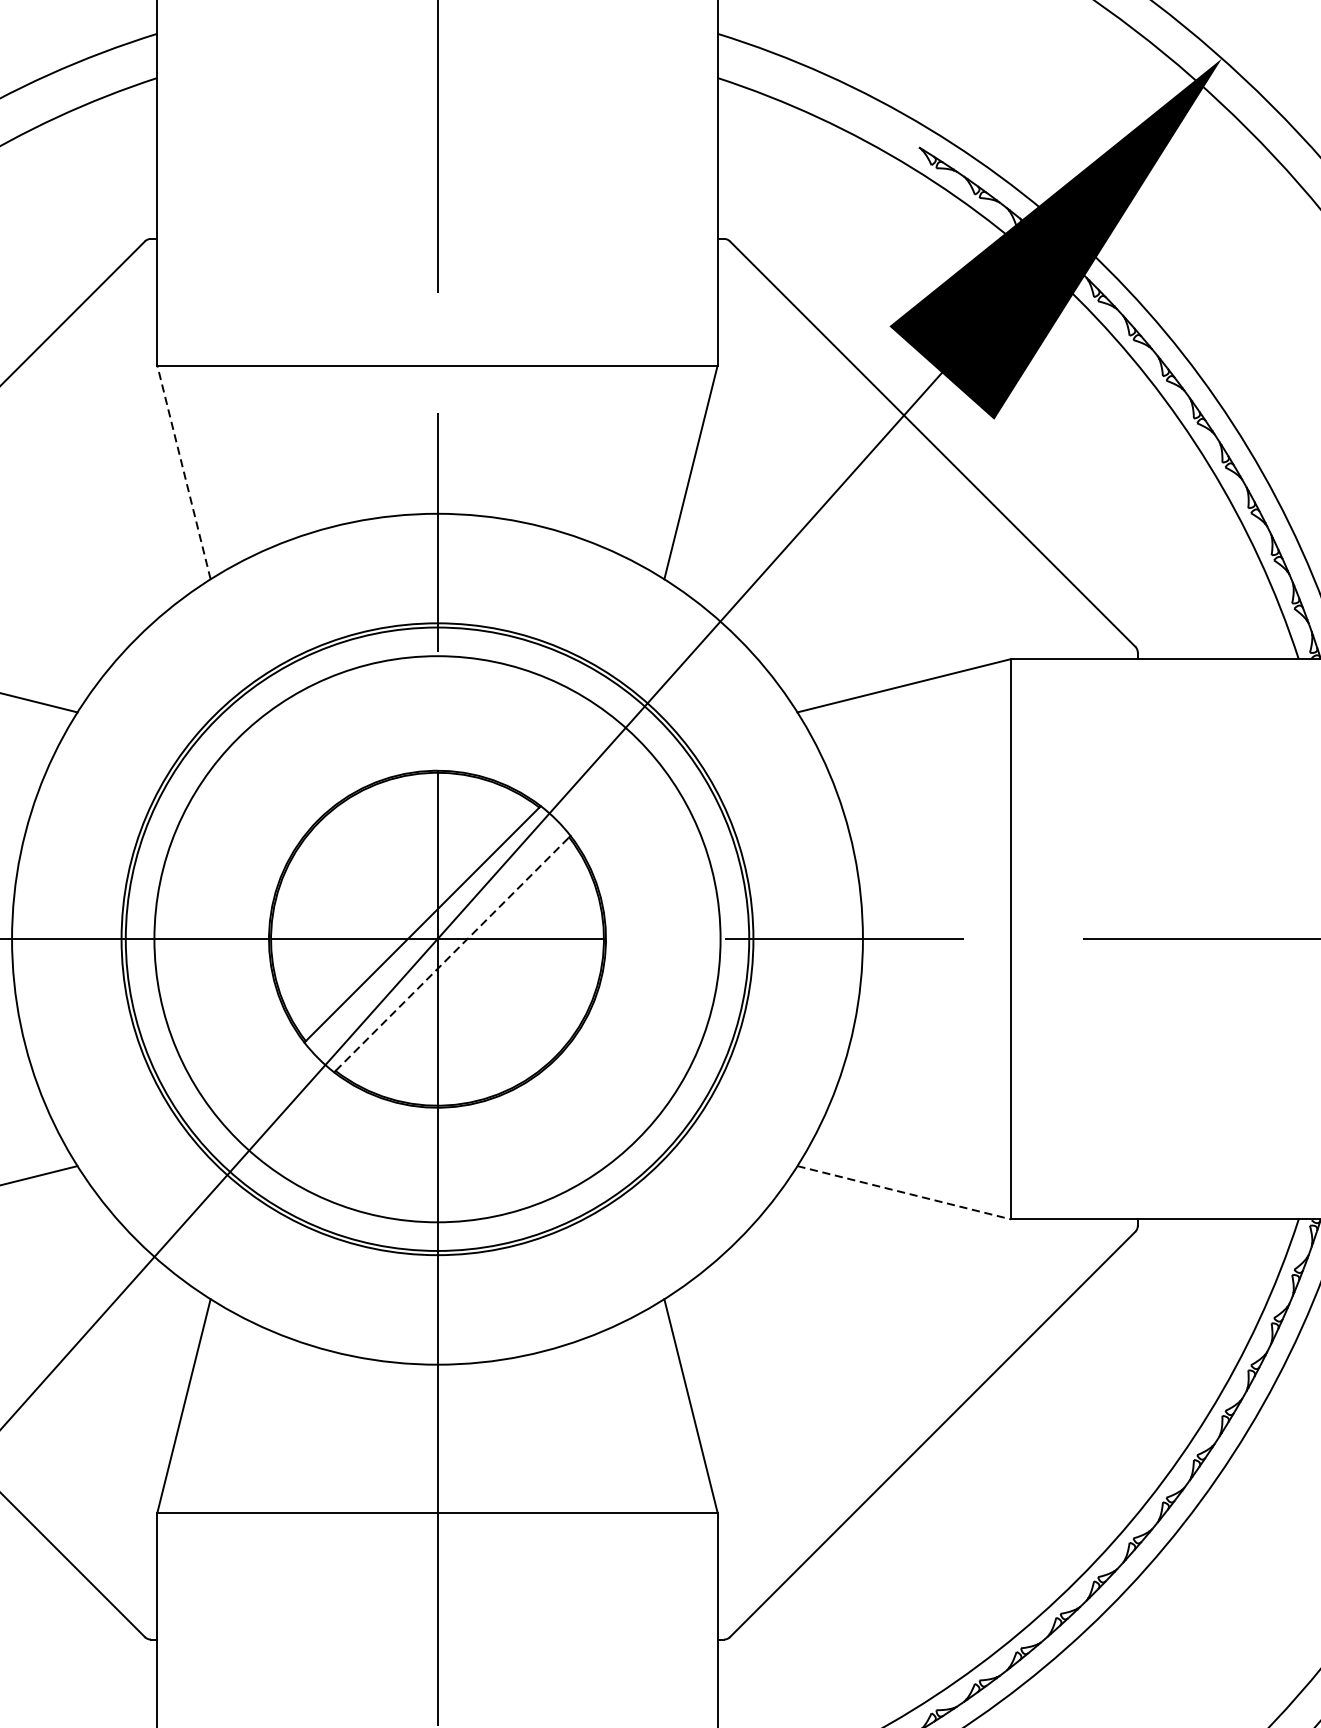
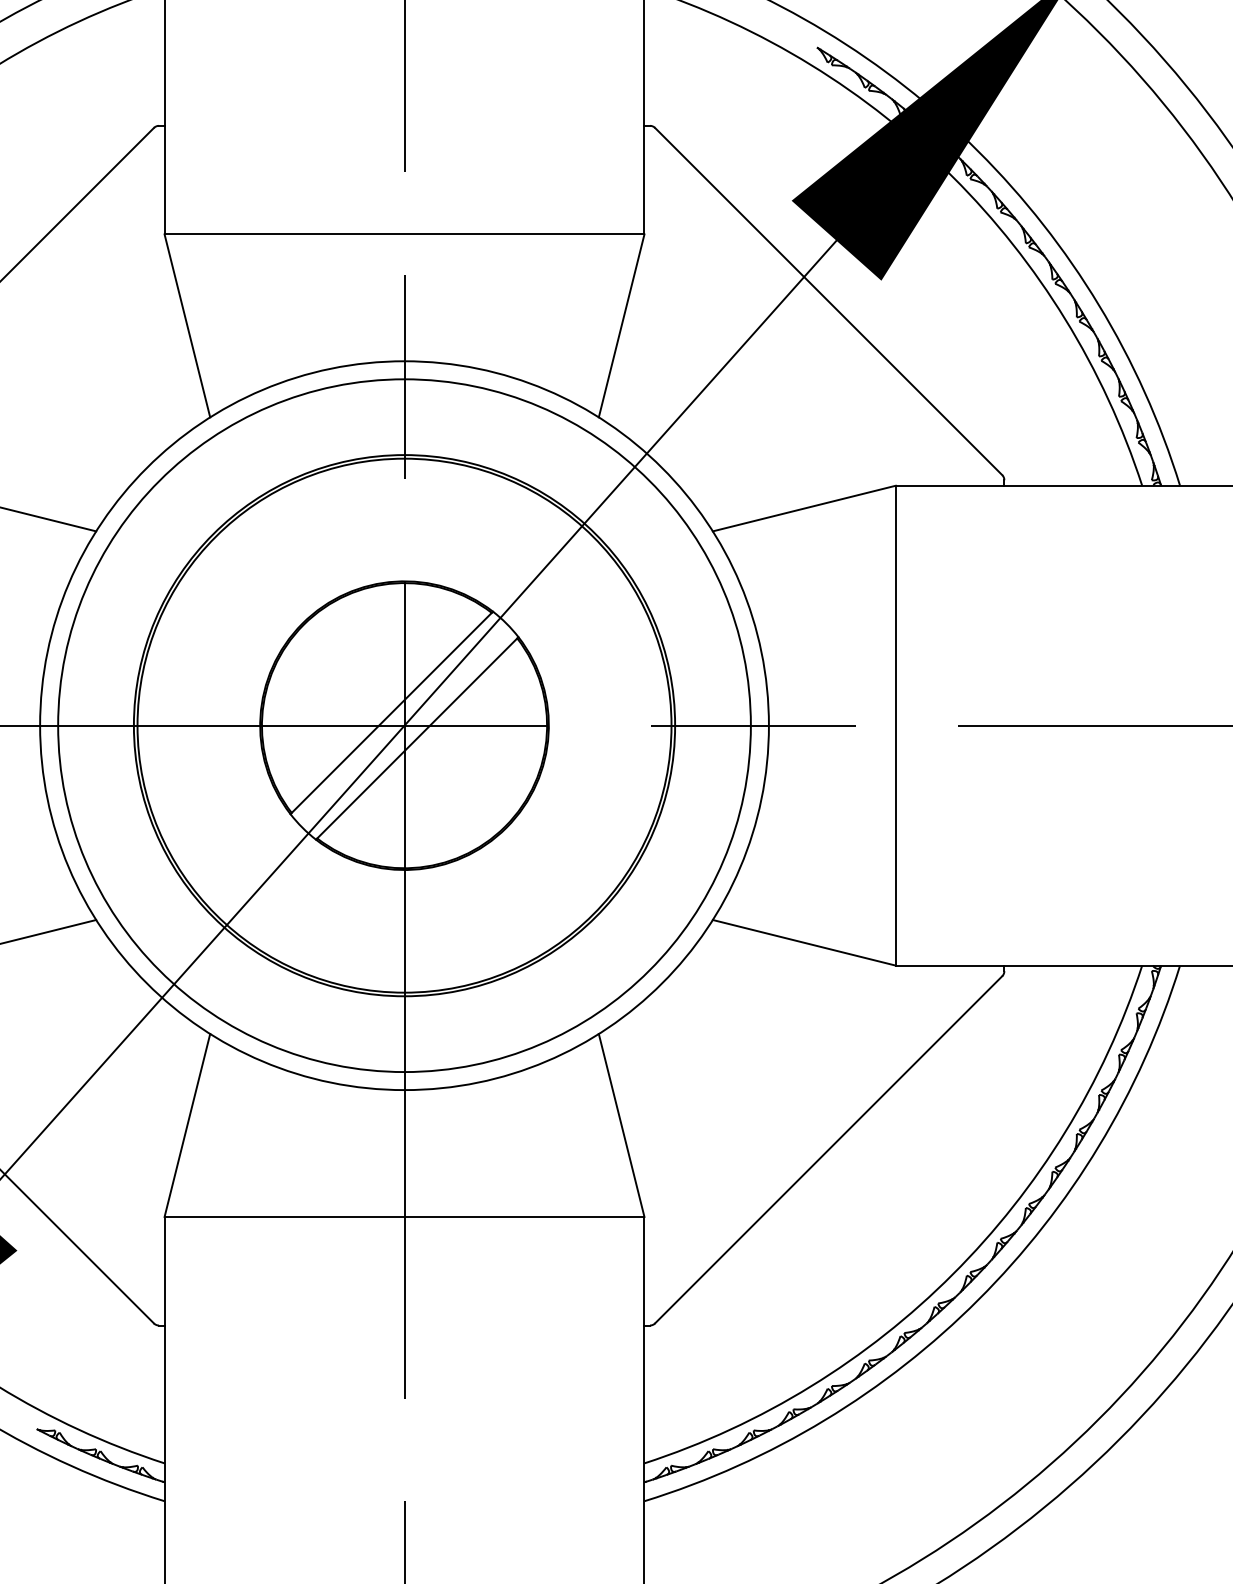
line: (184, 472) -> (187, 325), dashed -> solid
circle: (437, 939) -> (404, 725), size x1.43
line: (452, 954) -> (417, 738), dashed -> solid
line: (904, 1192) -> (804, 942), dashed -> solid

